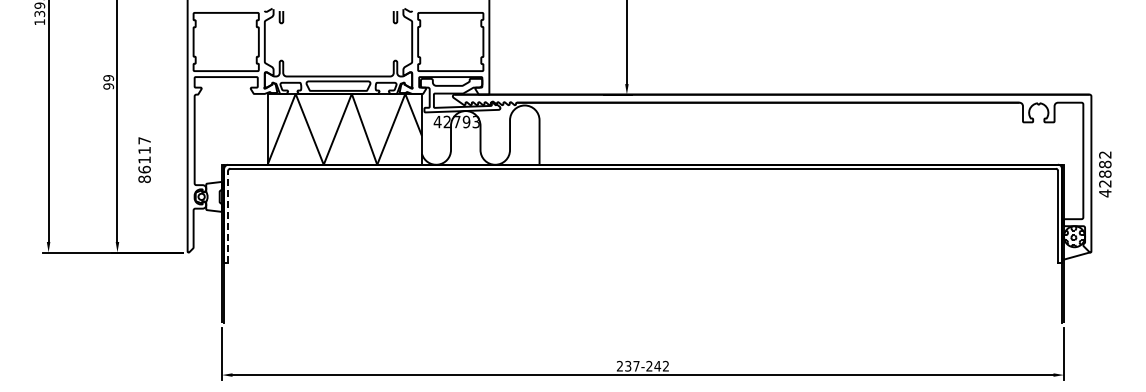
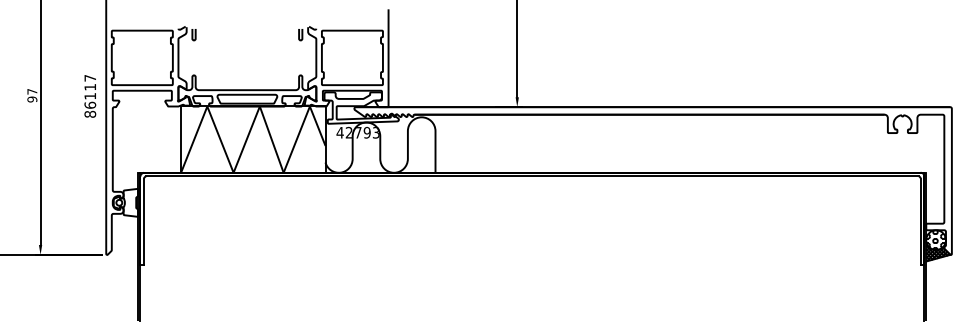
text: (108, 78) -> (32, 92), 99 -> 97
text: (144, 159) -> (90, 95), moved
line: (228, 217) -> (144, 222), dashed -> solid
hatch: (1076, 248) -> (937, 251), added

